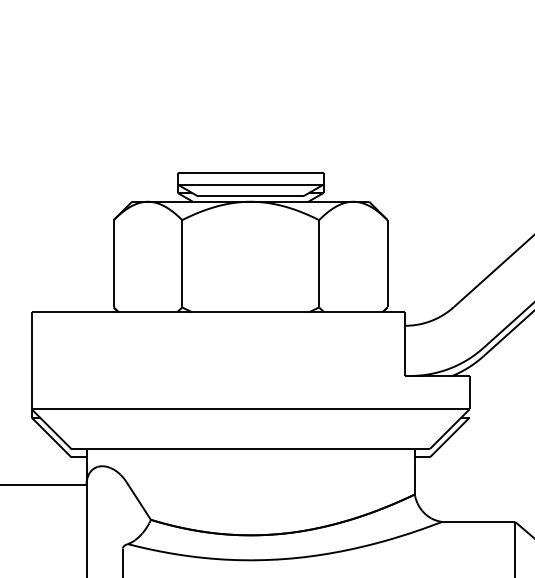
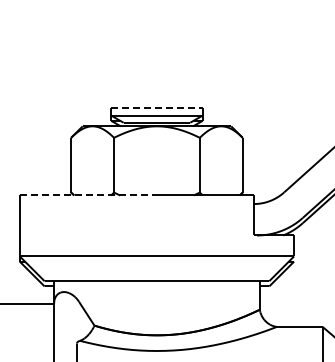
line: (249, 173) -> (156, 108), solid -> dashed
line: (141, 312) -> (88, 195), solid -> dashed

